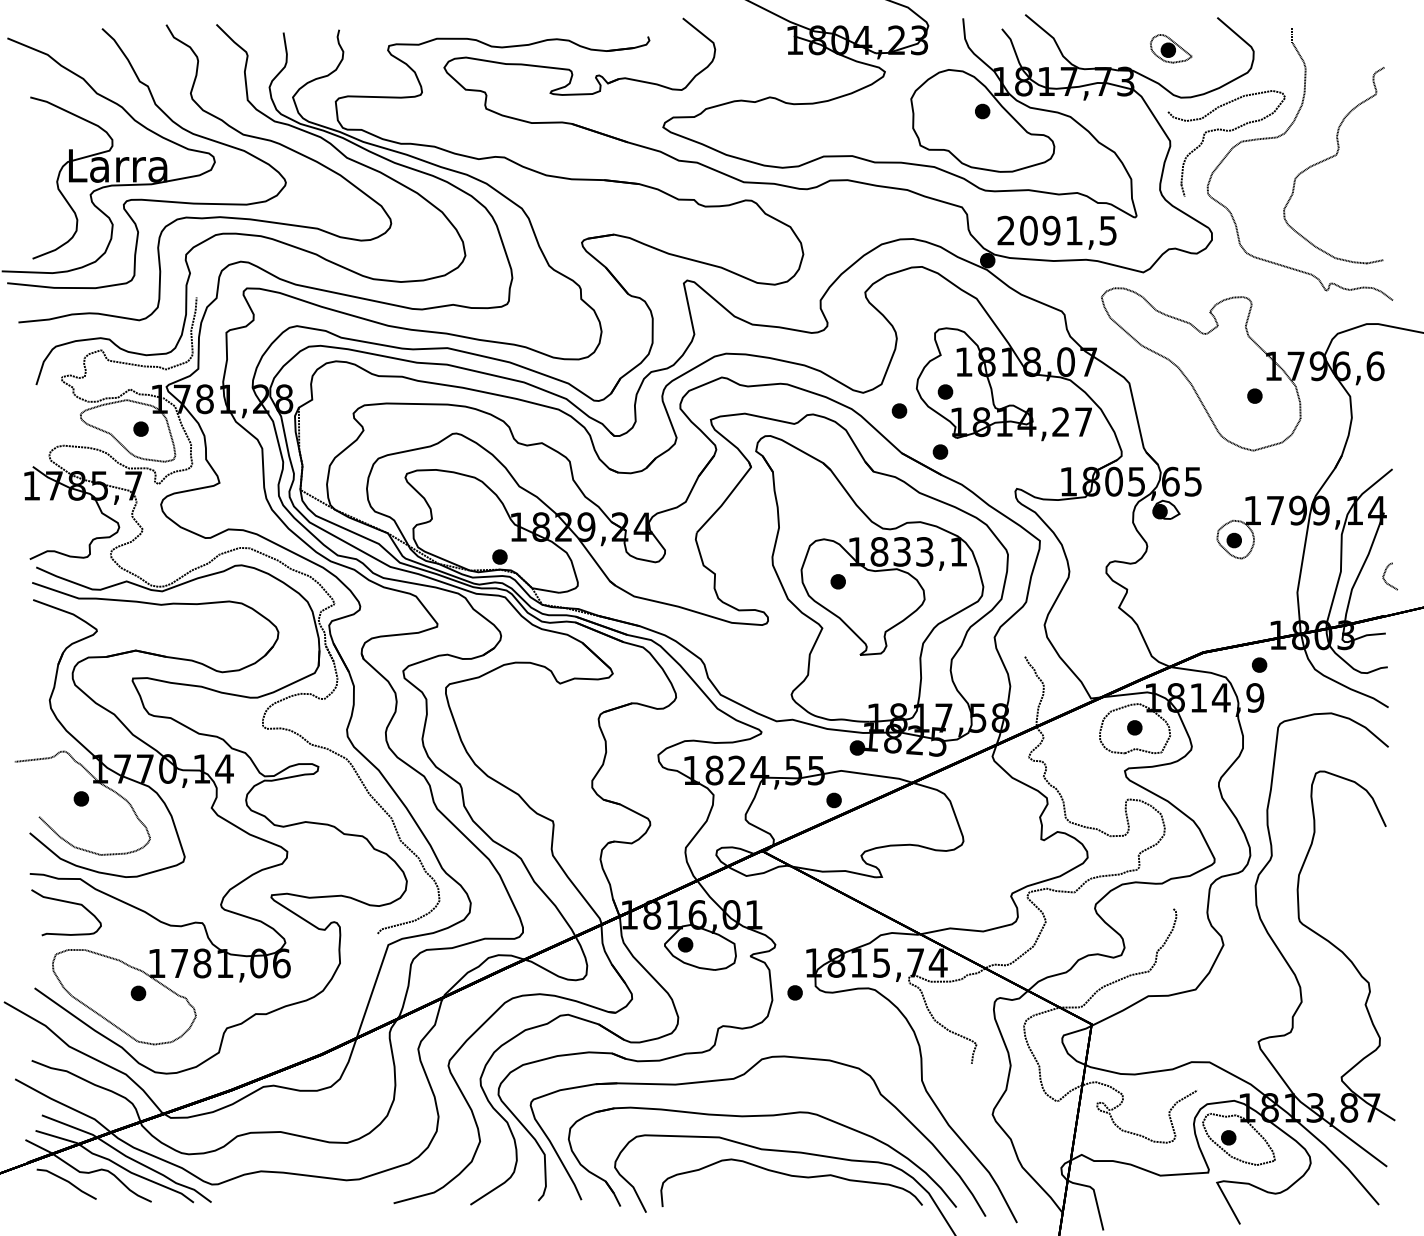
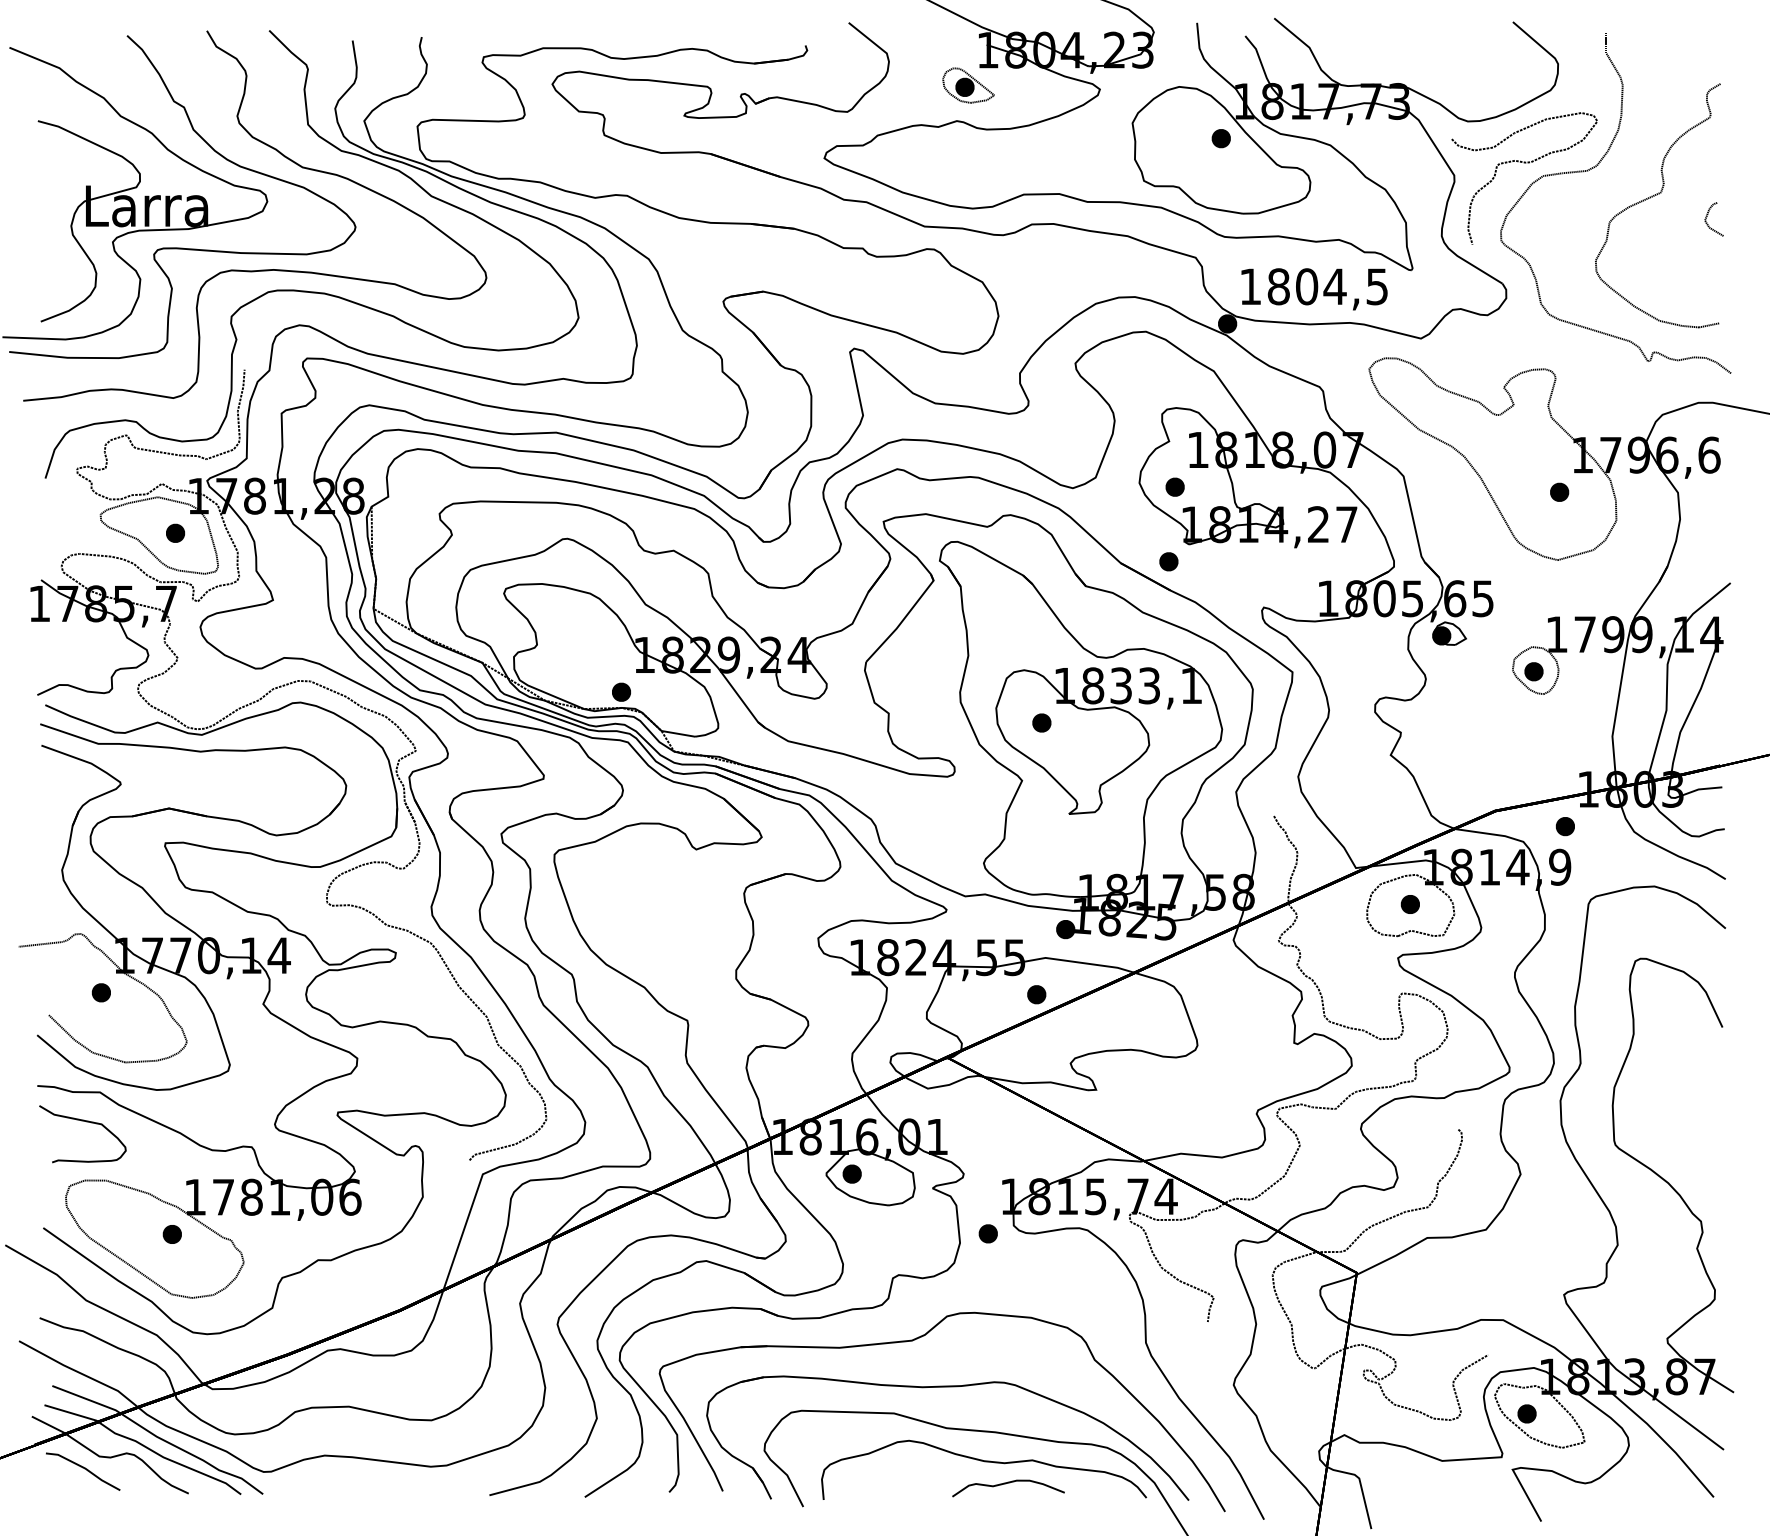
part: (1171, 48) -> (968, 85), moved
text: (1040, 230) -> (1293, 286), 2091,5 -> 1804,5
part: (899, 410) -> (1117, 510), removed
curve: (1385, 573) -> (1708, 215), moved
curve: (810, 1194) -> (1007, 1484), added

